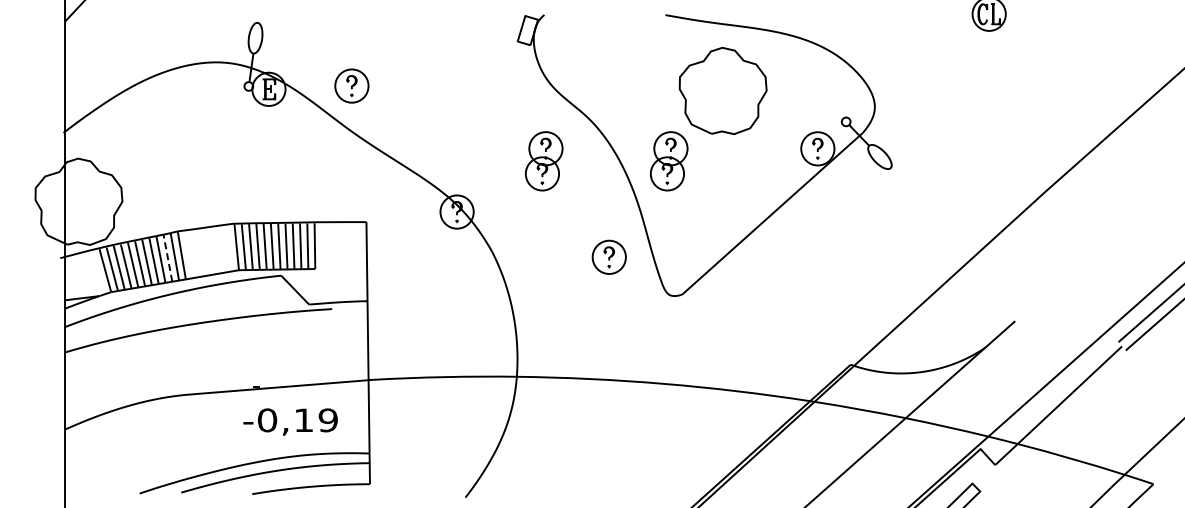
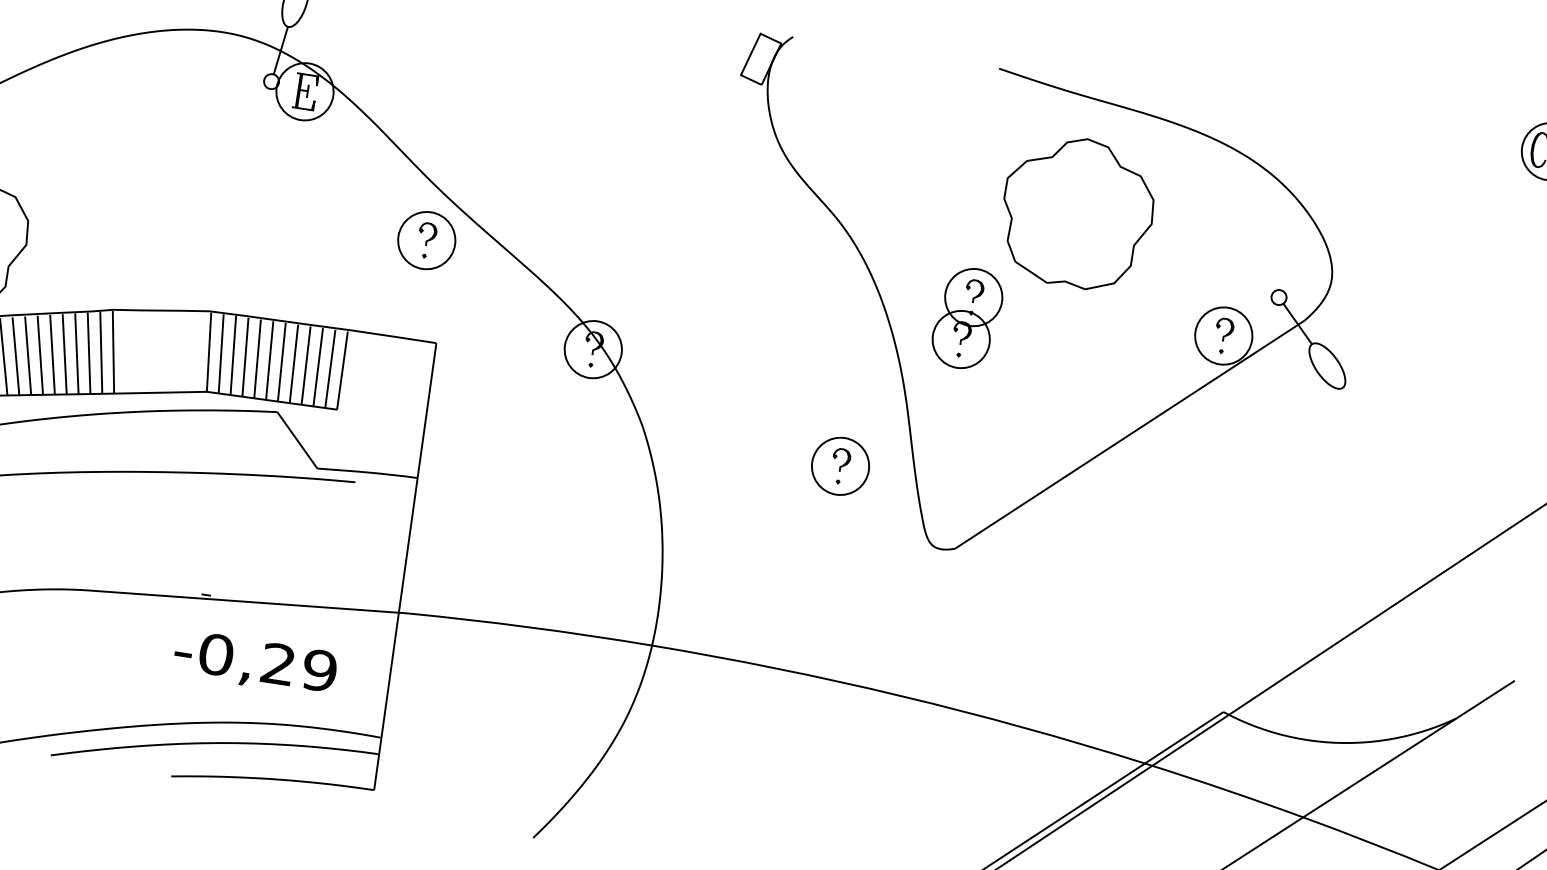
part: (351, 85) -> (426, 239), moved
part: (544, 161) -> (755, 286), removed
line: (167, 258) -> (88, 353), dashed -> solid
text: (303, 419) -> (277, 662), -0,19 -> -0,29

